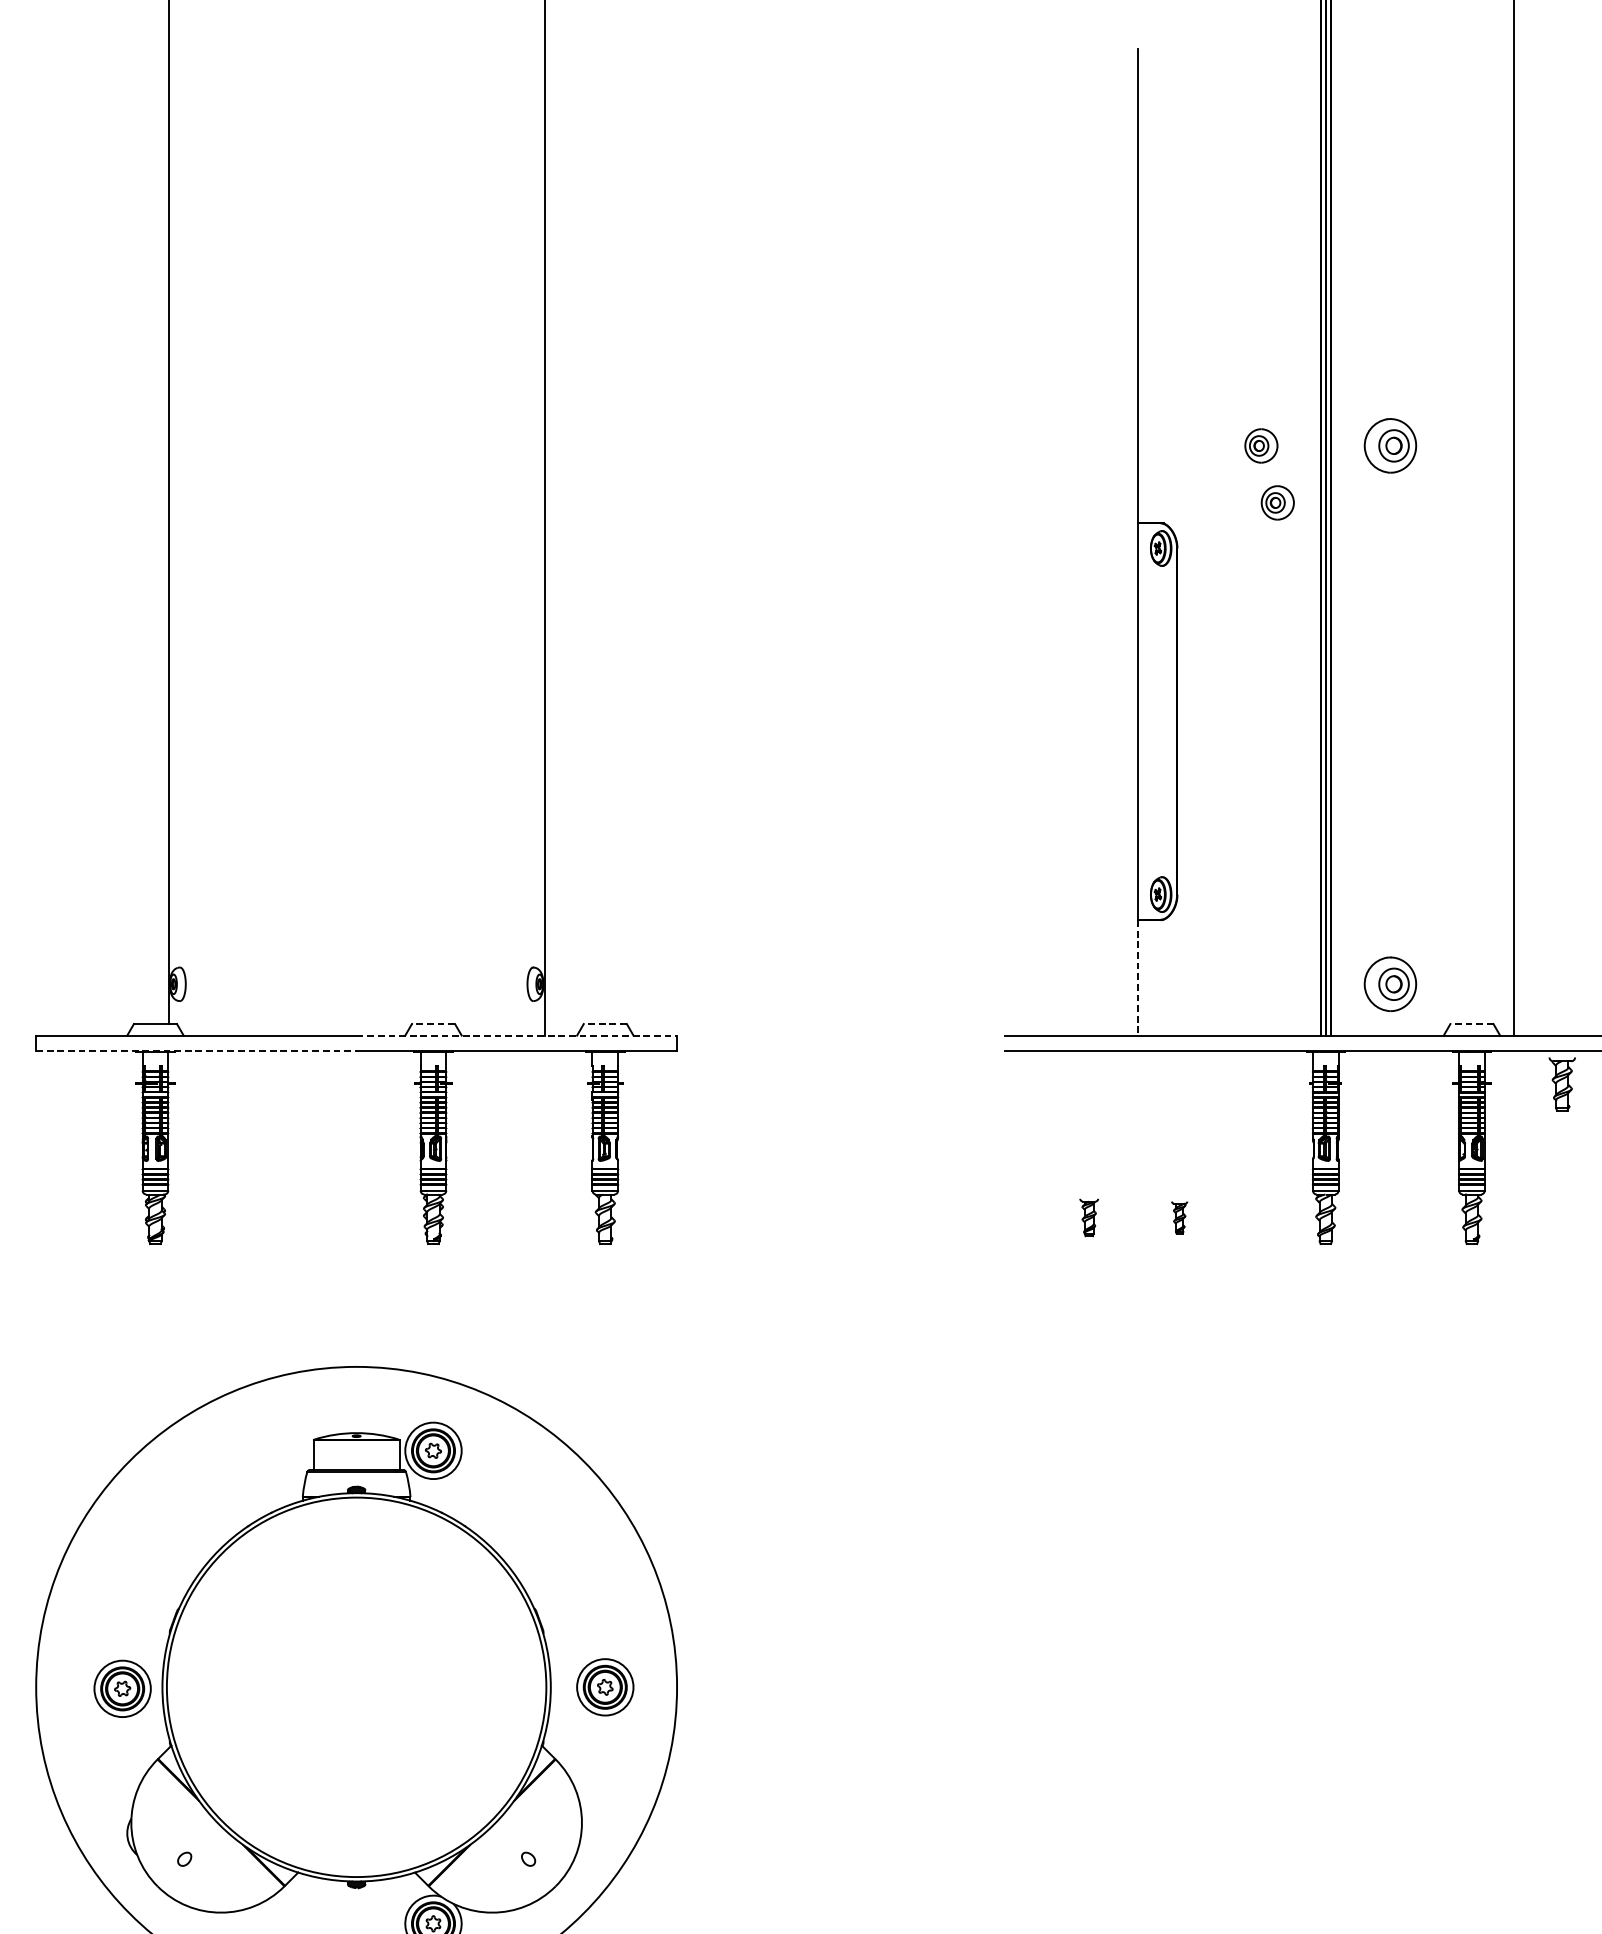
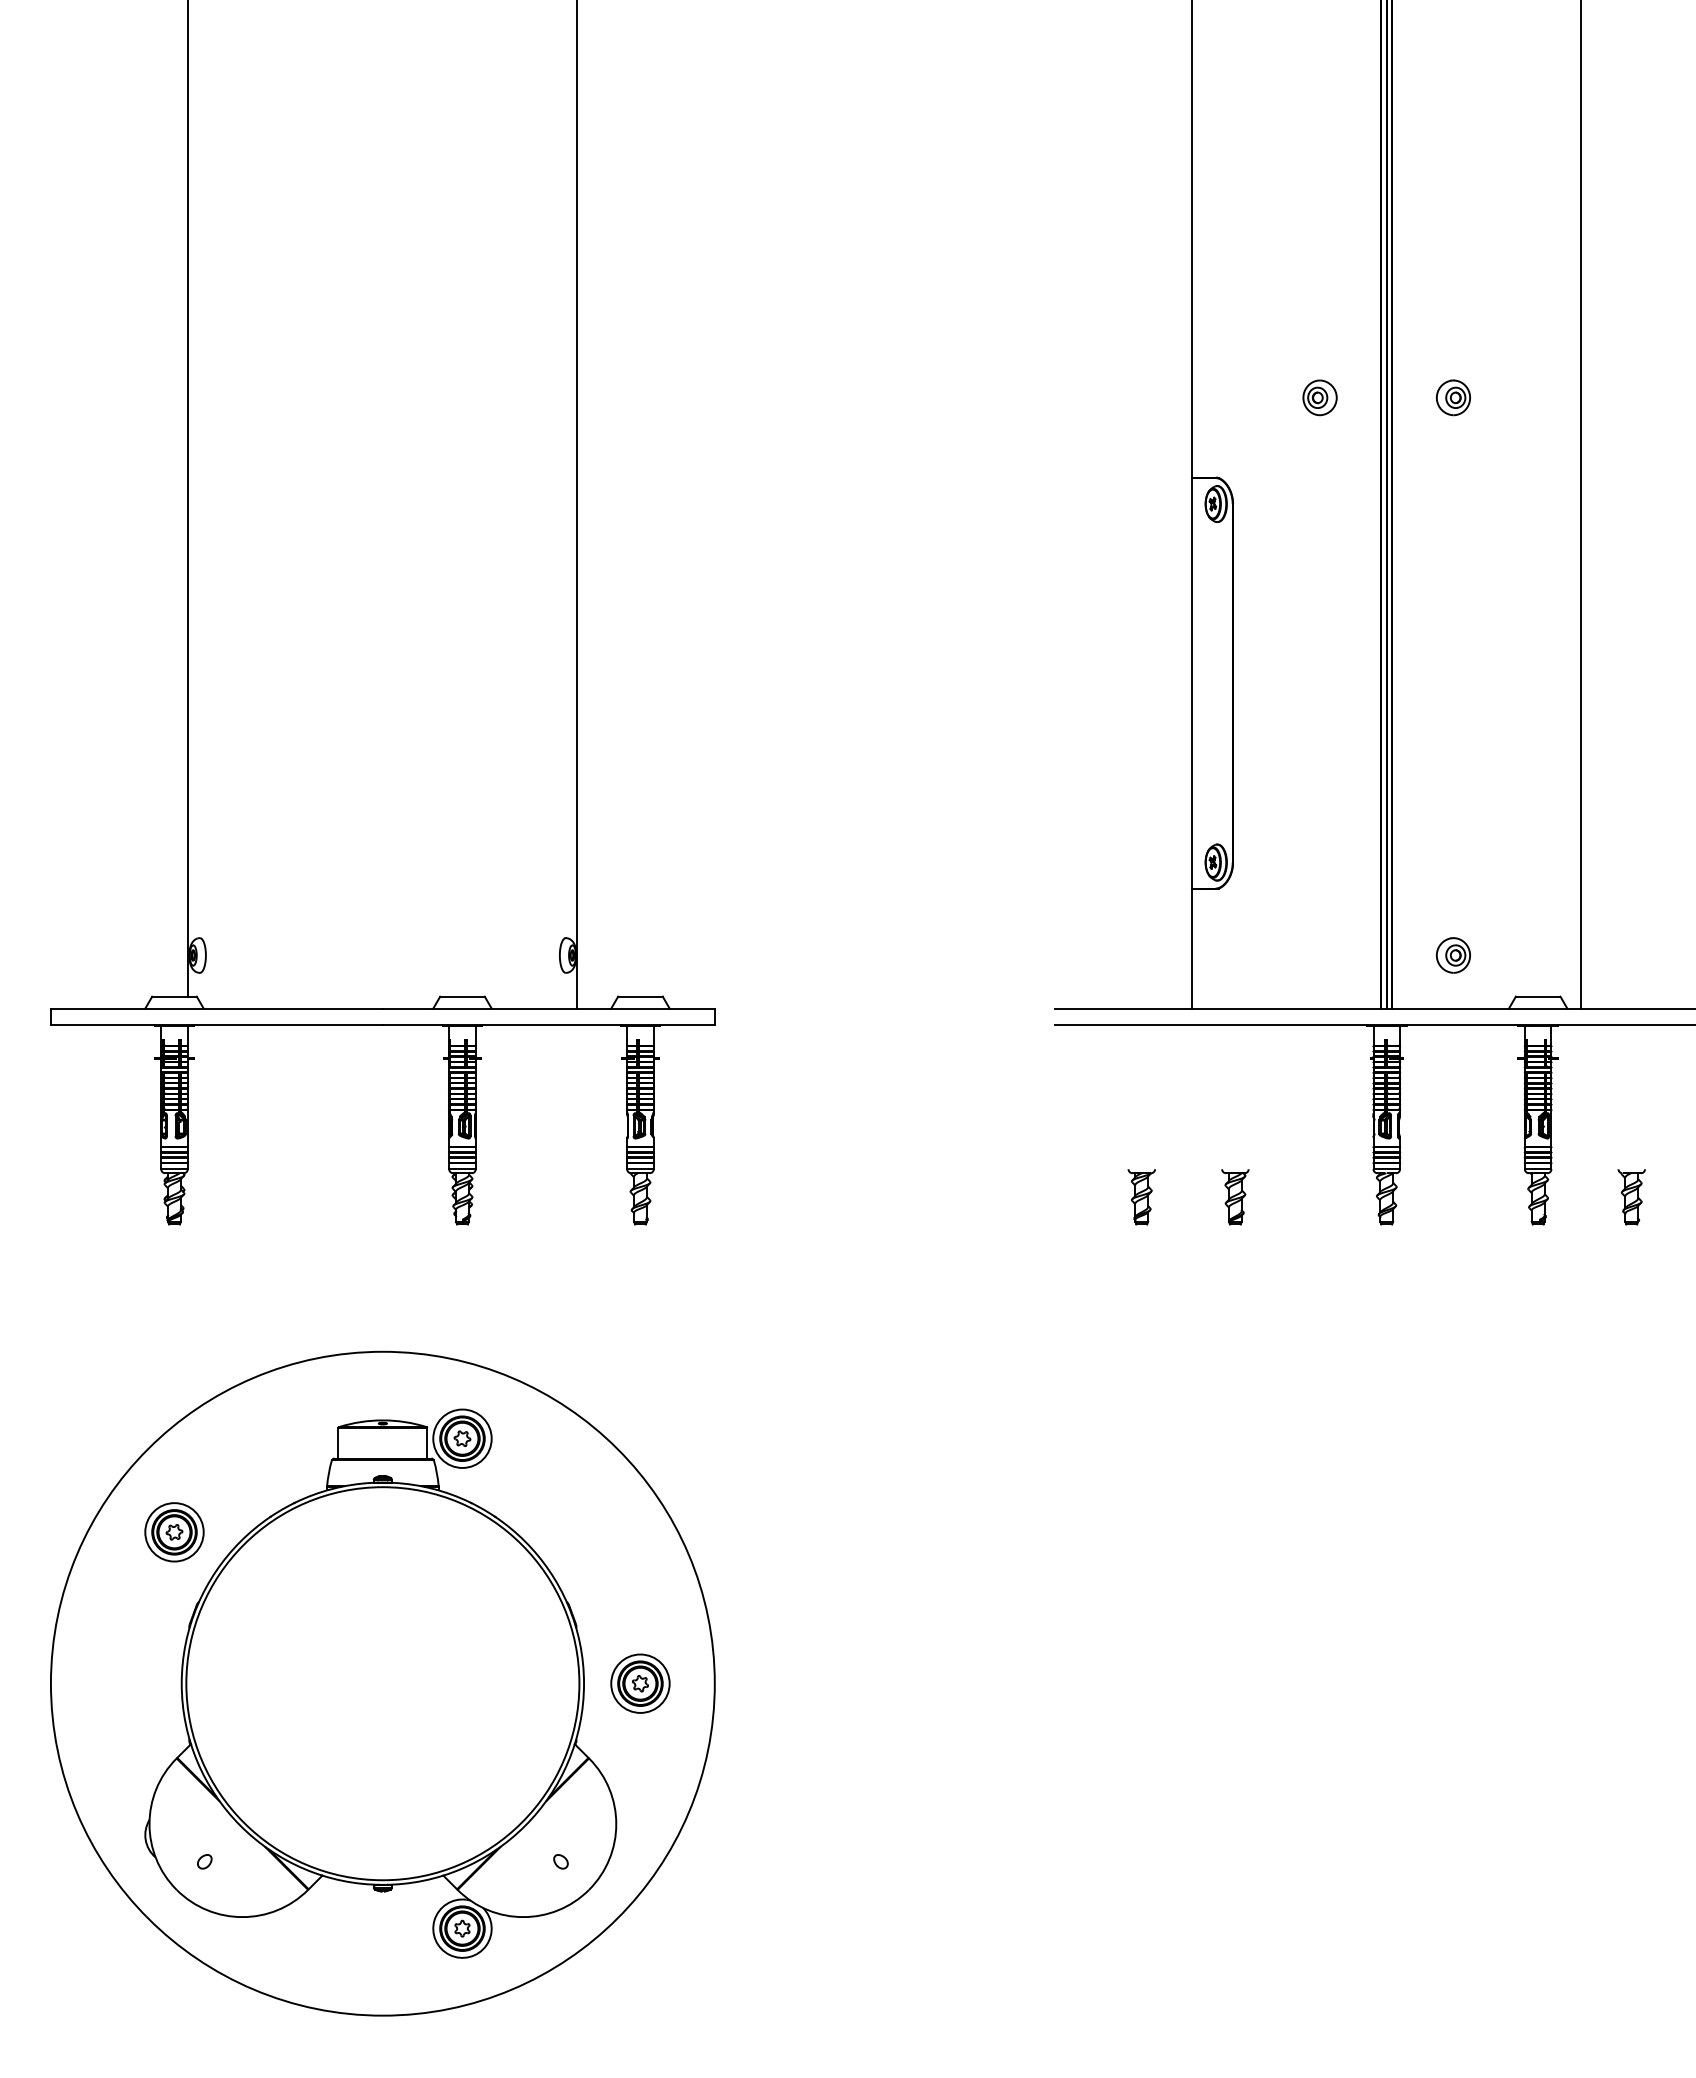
part: (1389, 445) -> (1452, 397), size x0.62
part: (1277, 502) -> (1336, 456), removed
line: (1138, 977) -> (1192, 948), dashed -> solid
part: (1389, 984) -> (1452, 955), size x0.62
line: (433, 1023) -> (462, 996), dashed -> solid
line: (604, 1023) -> (639, 996), dashed -> solid
line: (1471, 1023) -> (1537, 996), dashed -> solid
line: (516, 1035) -> (548, 1008), dashed -> solid
line: (196, 1050) -> (216, 1024), dashed -> solid
part: (1562, 1084) -> (1631, 1197), moved
part: (1089, 1217) -> (1141, 1197), size x1.43
part: (1179, 1217) -> (1235, 1197), size x1.67
part: (122, 1689) -> (174, 1532), moved

